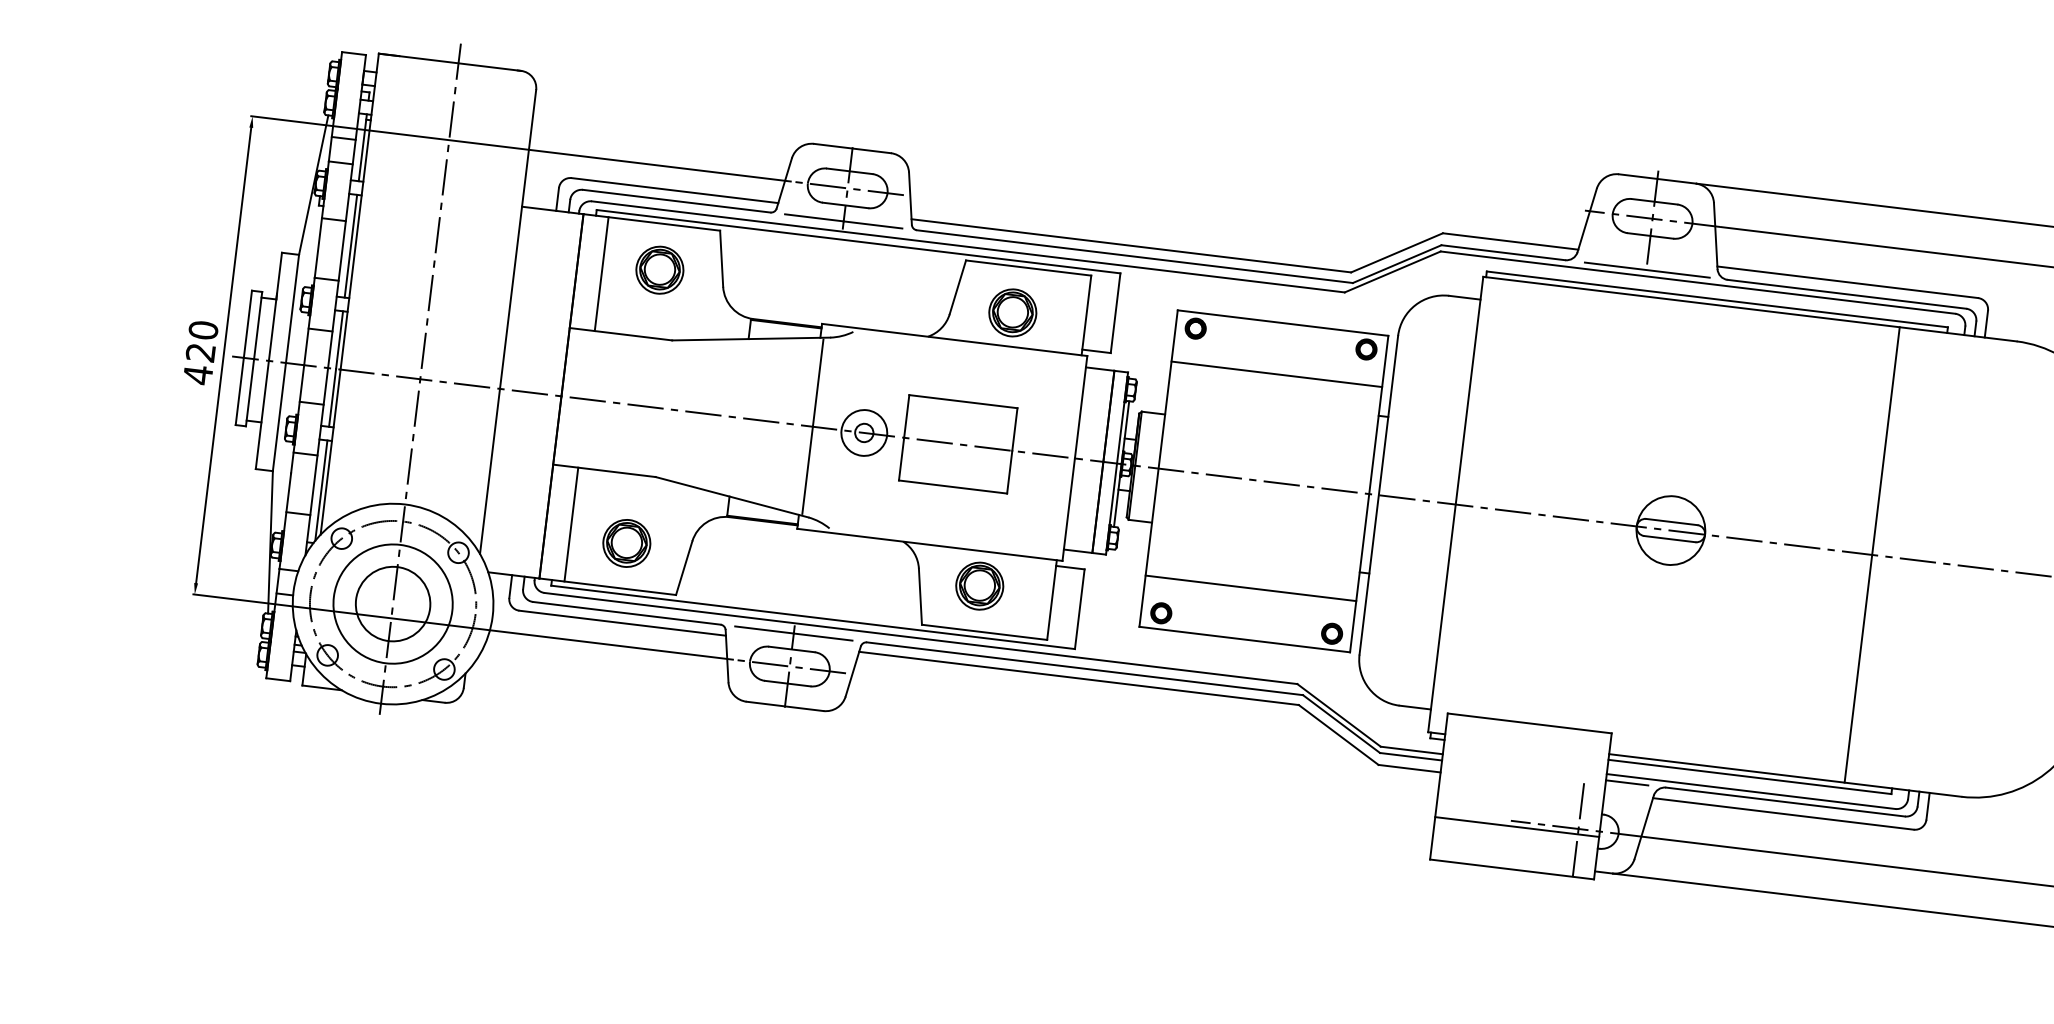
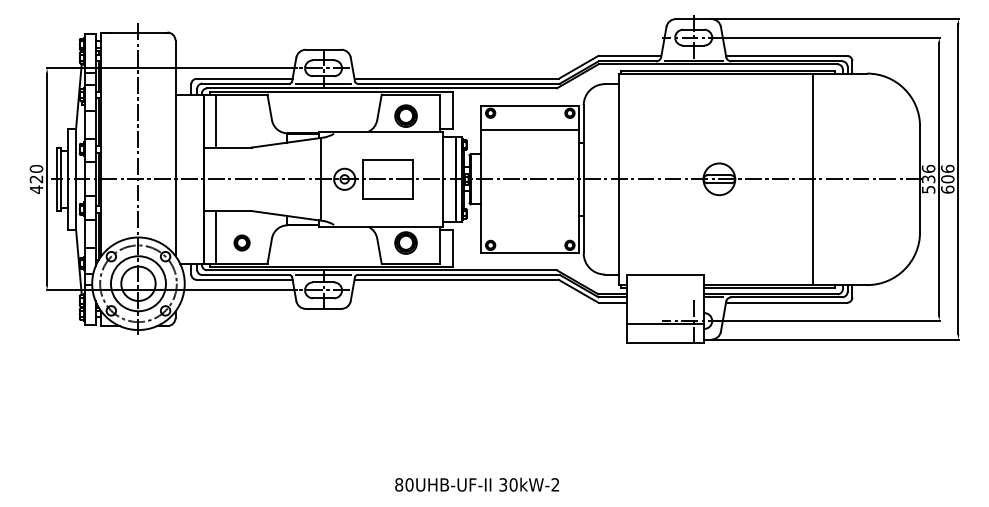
part: (658, 268) -> (241, 115), removed
part: (625, 542) -> (241, 242), size x0.7
line: (1251, 589) -> (530, 229), removed

